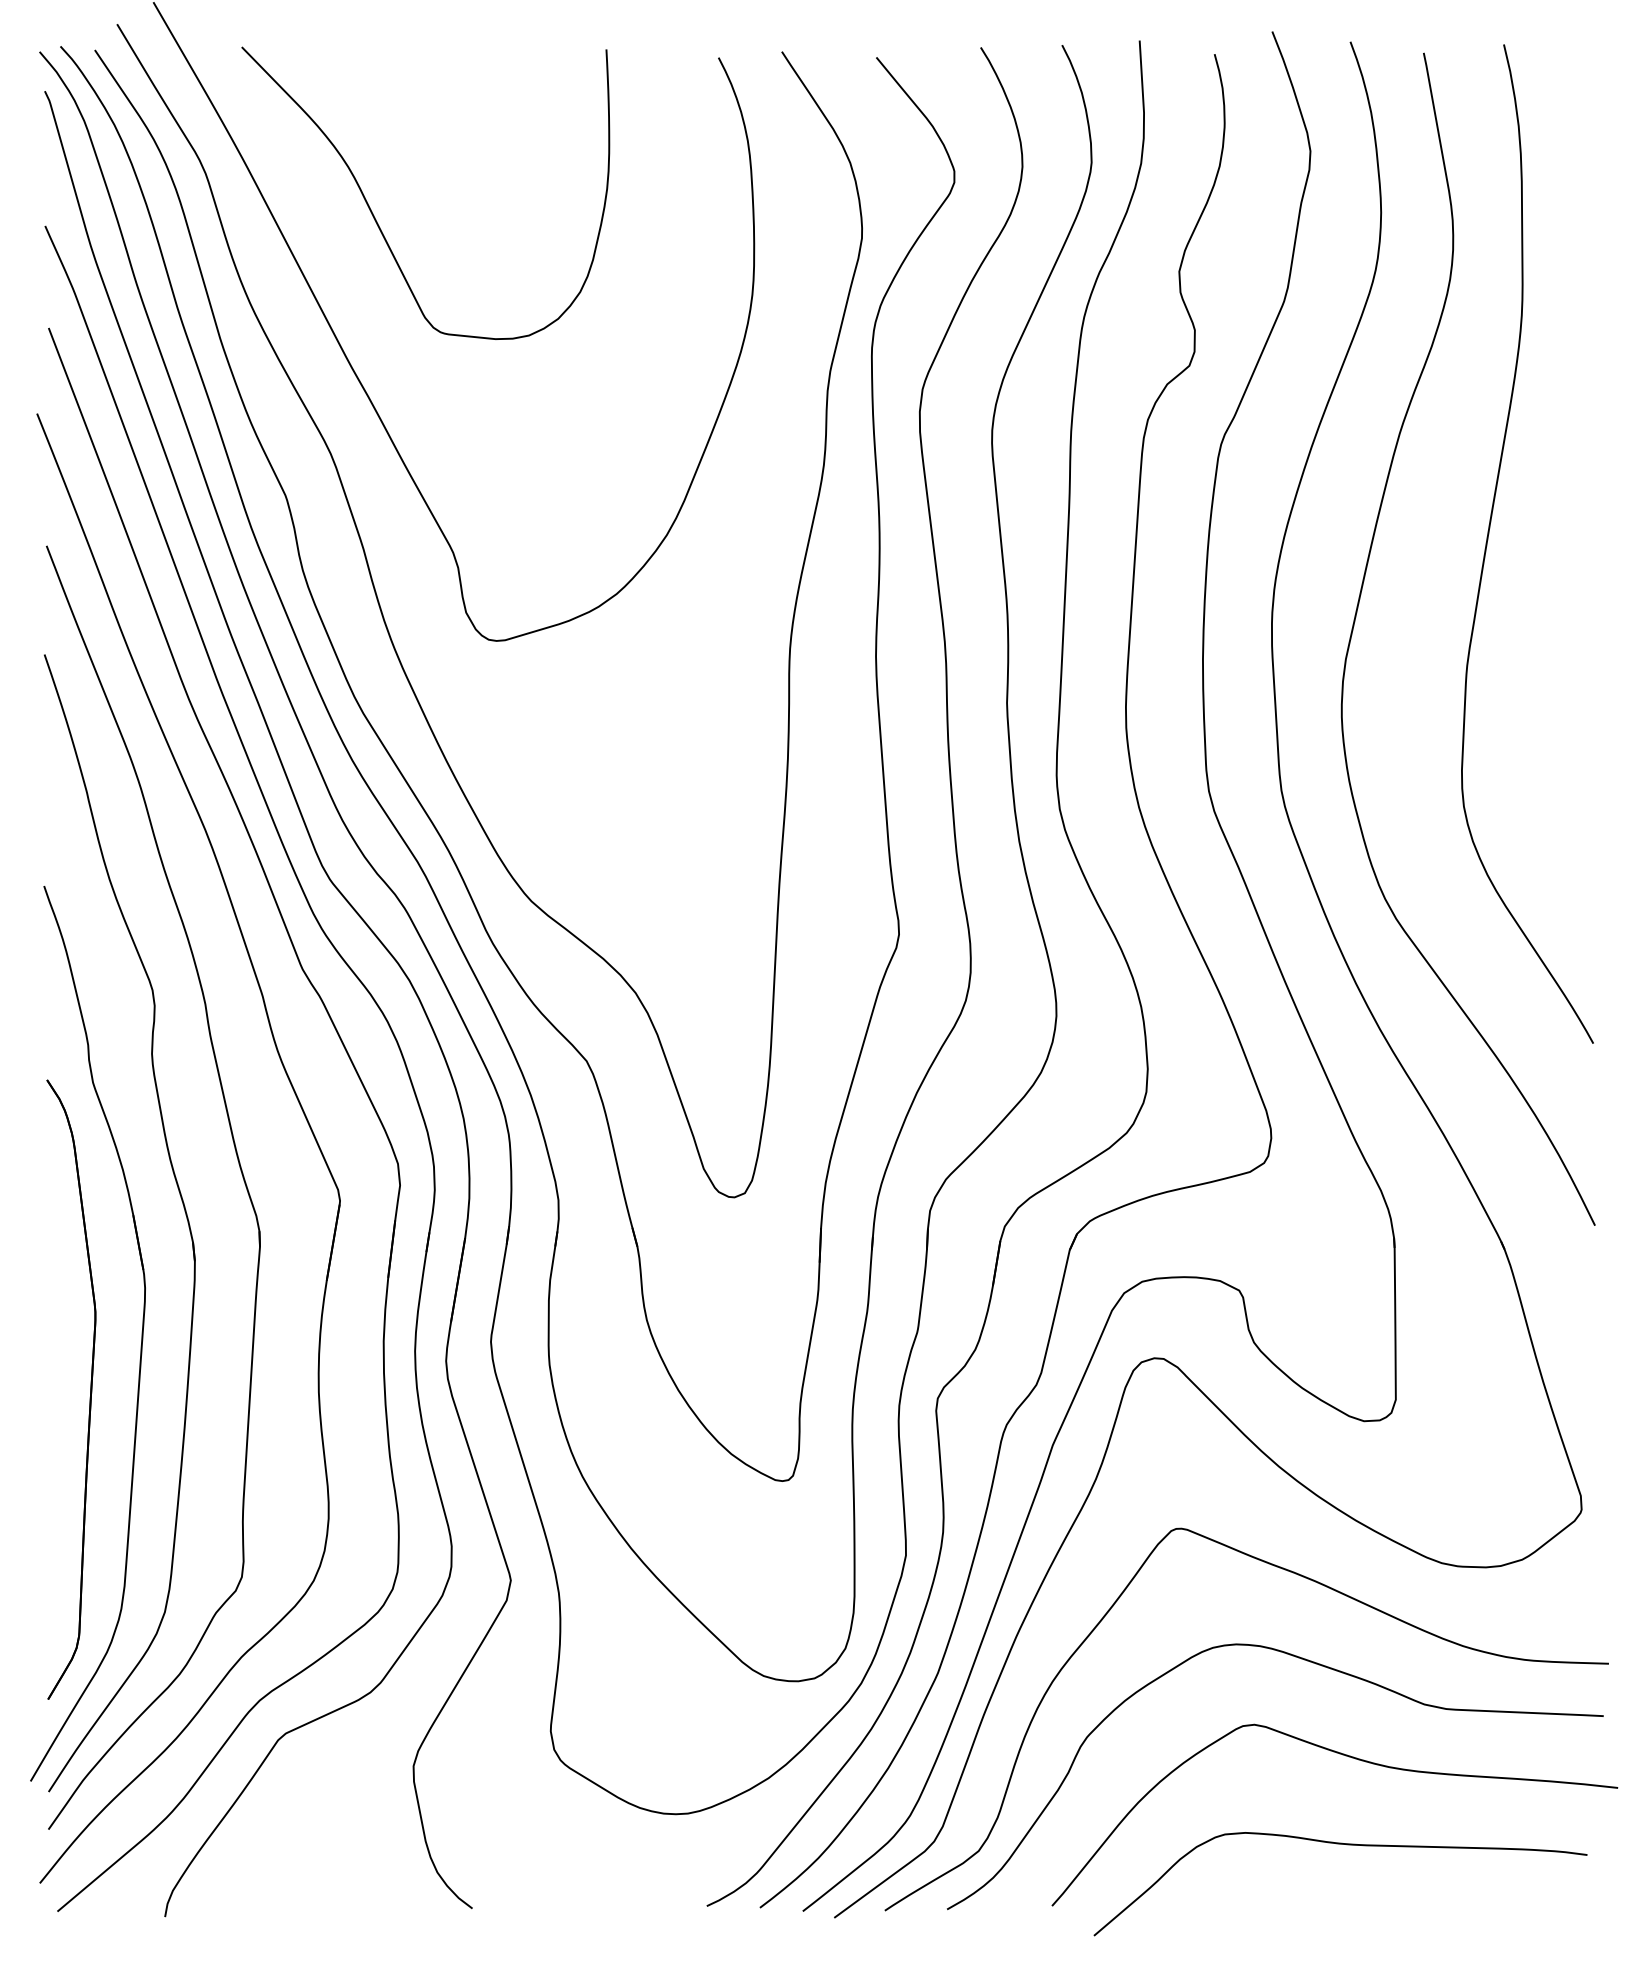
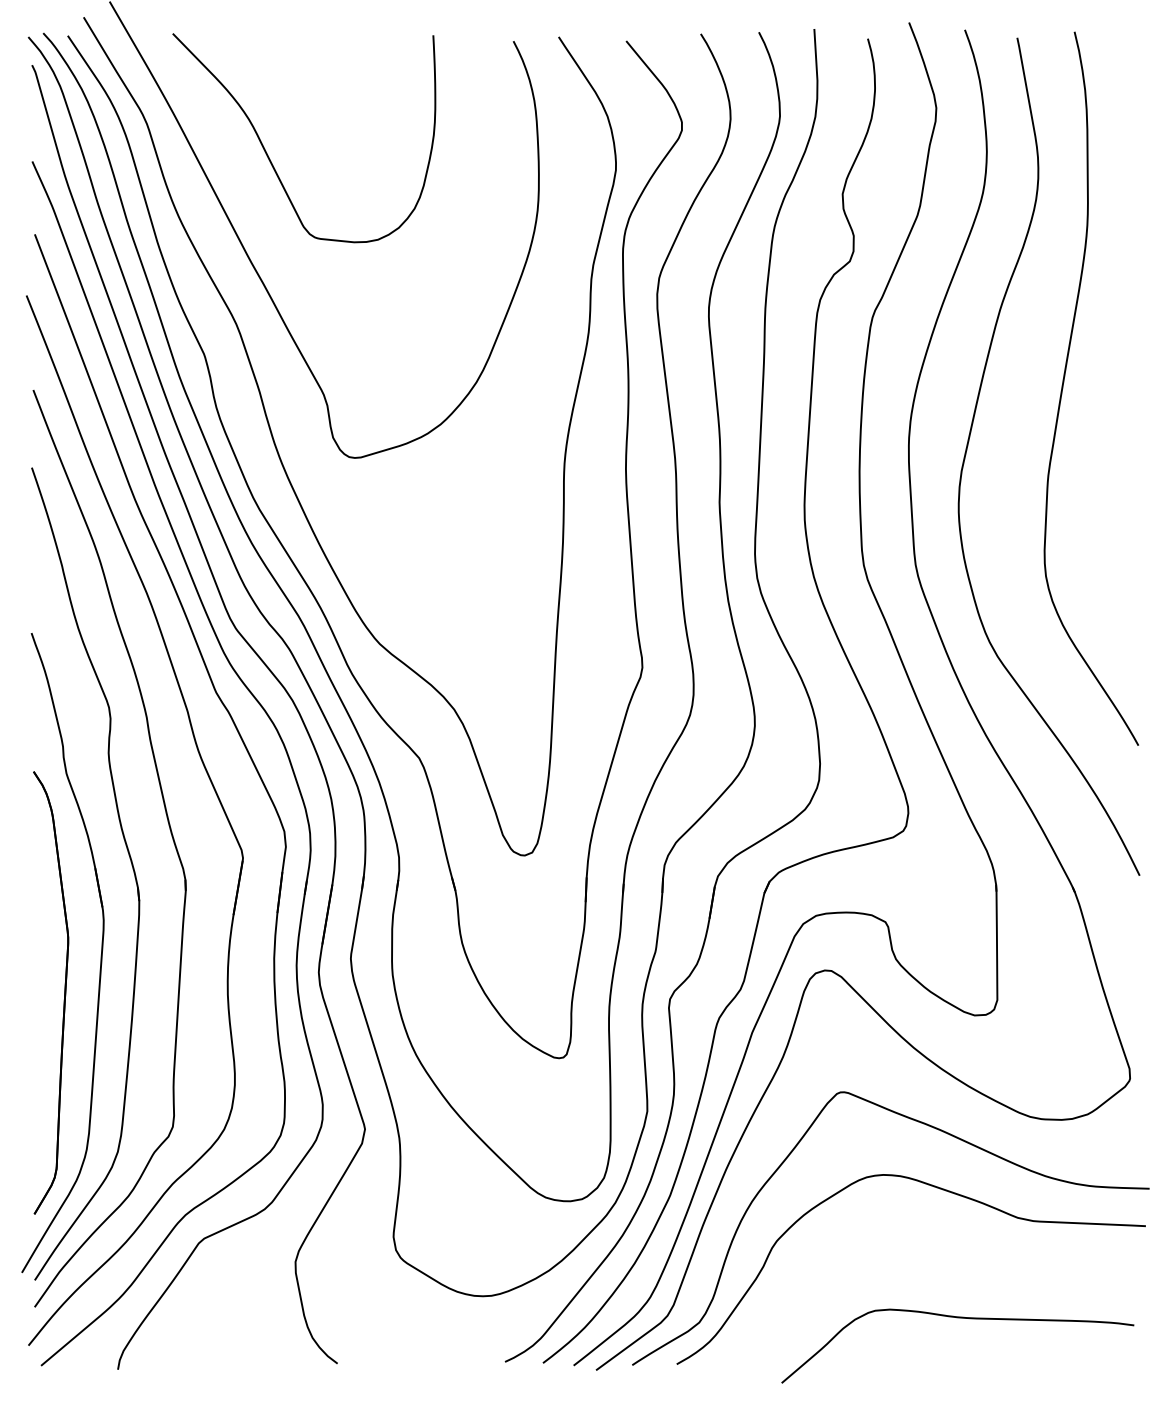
curve: (1352, 1758) -> (966, 1256), removed

